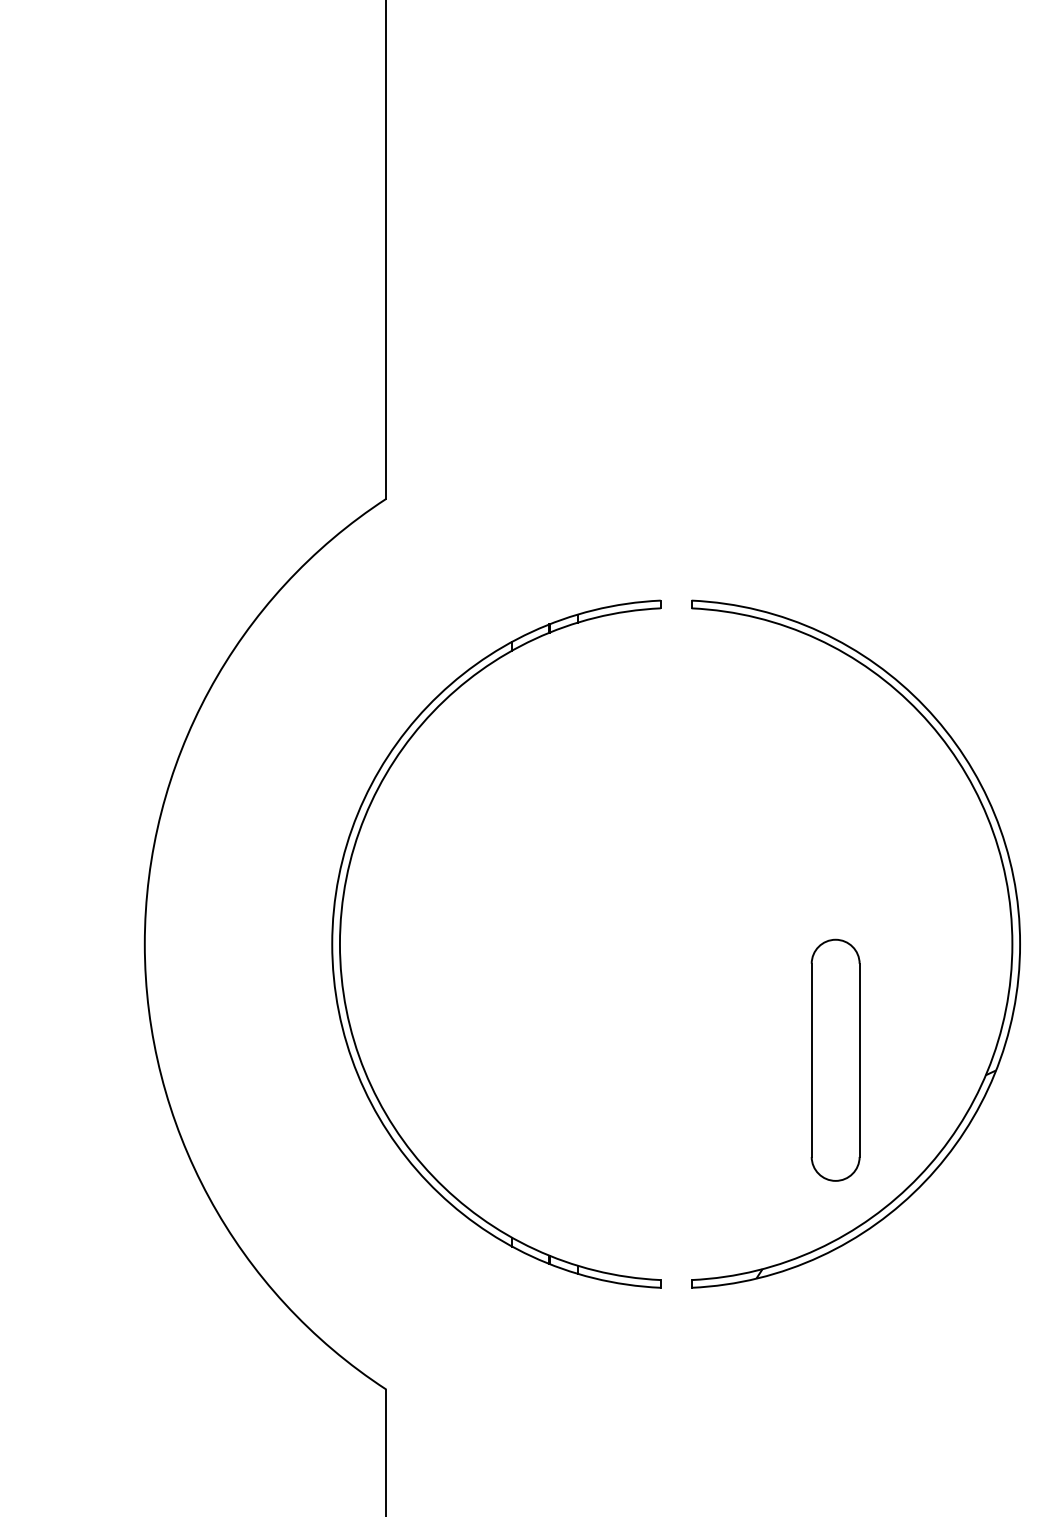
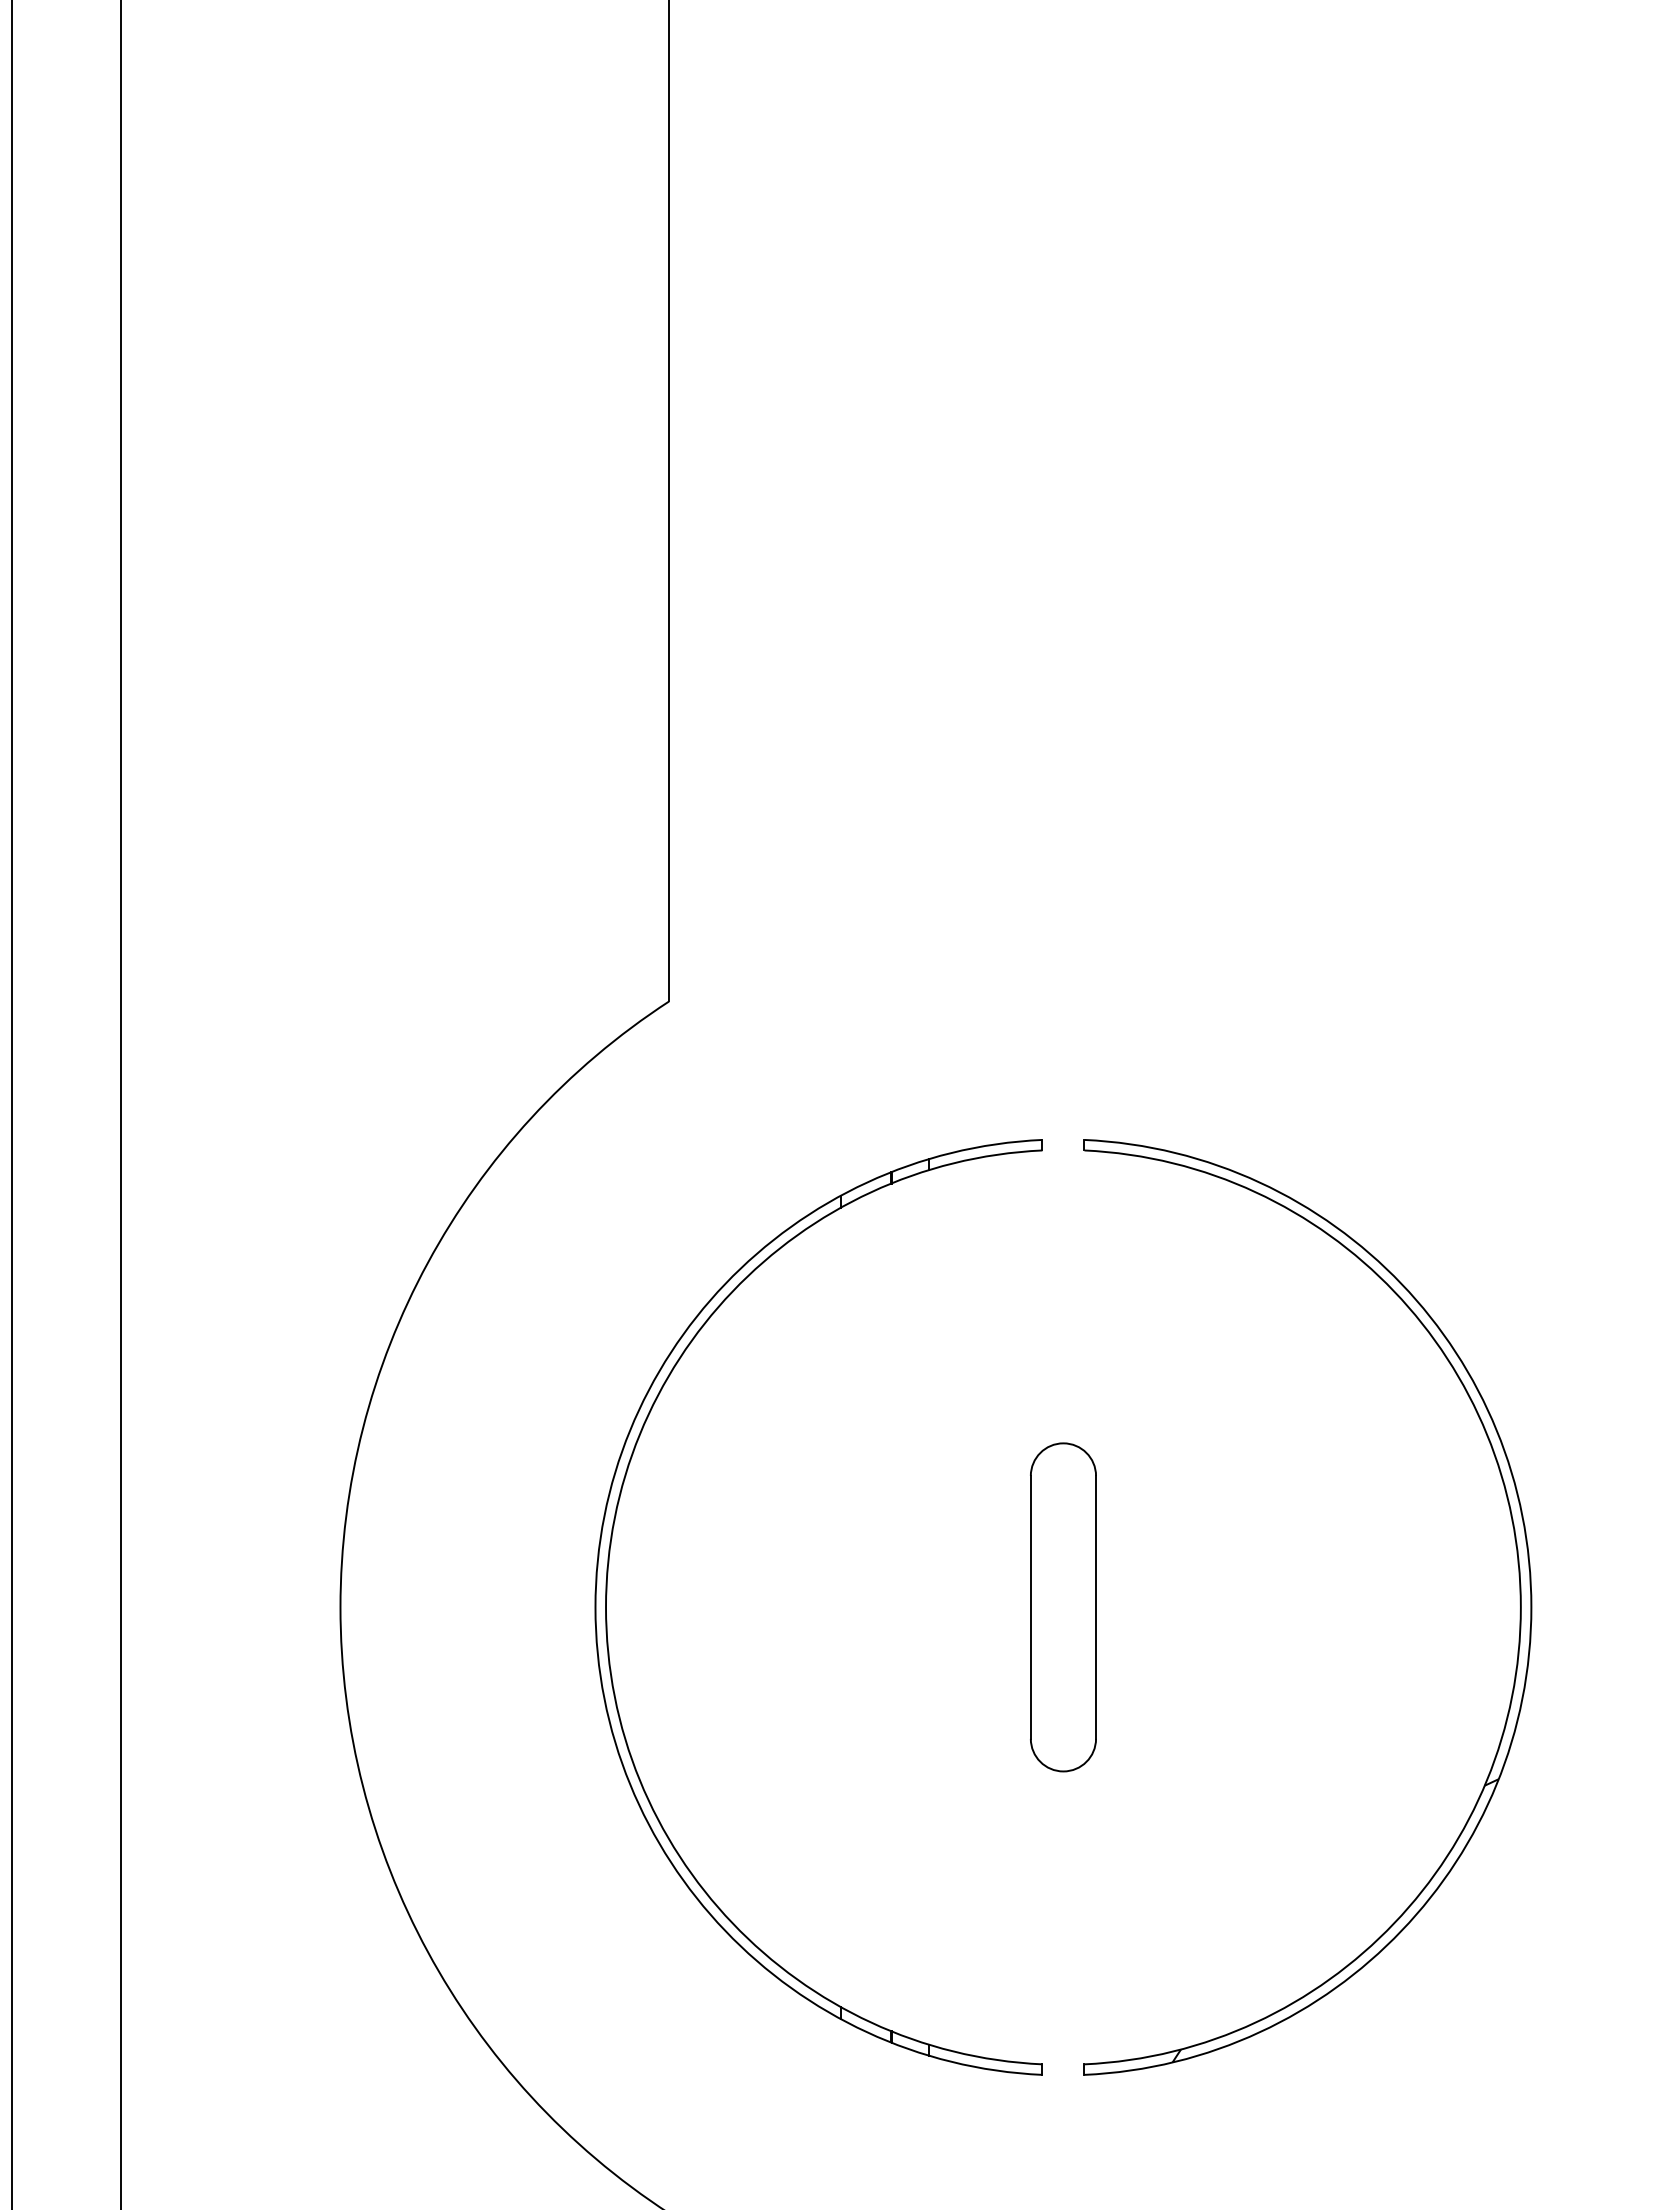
part: (835, 1060) -> (1063, 1607), moved

